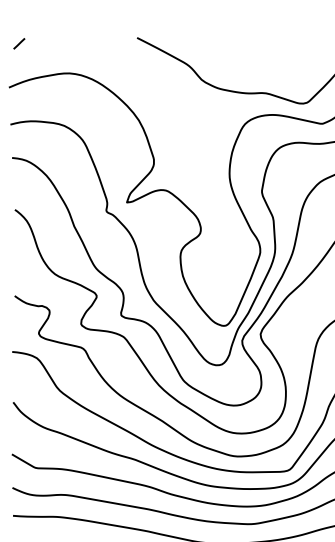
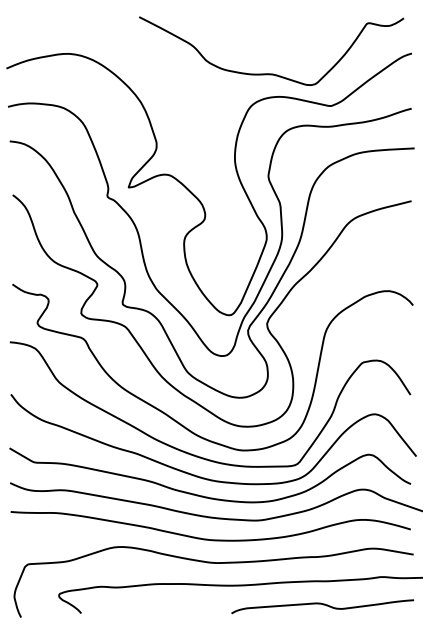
line: (19, 44) -> (17, 23), removed

